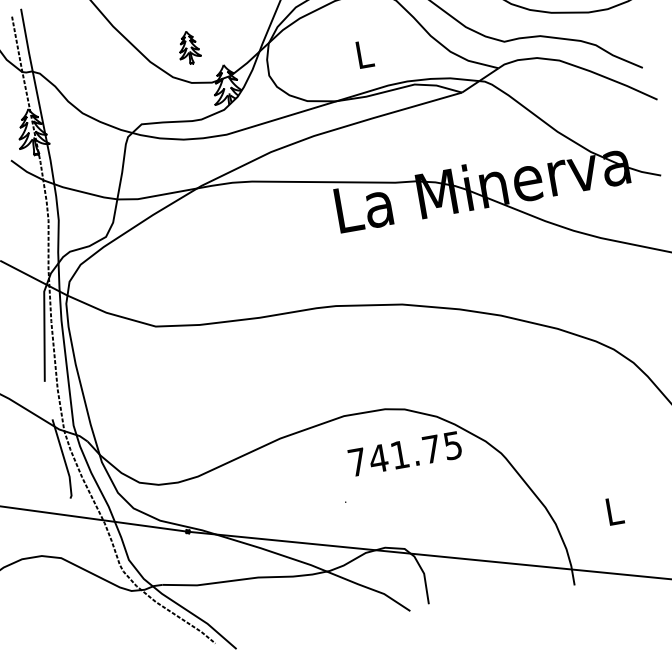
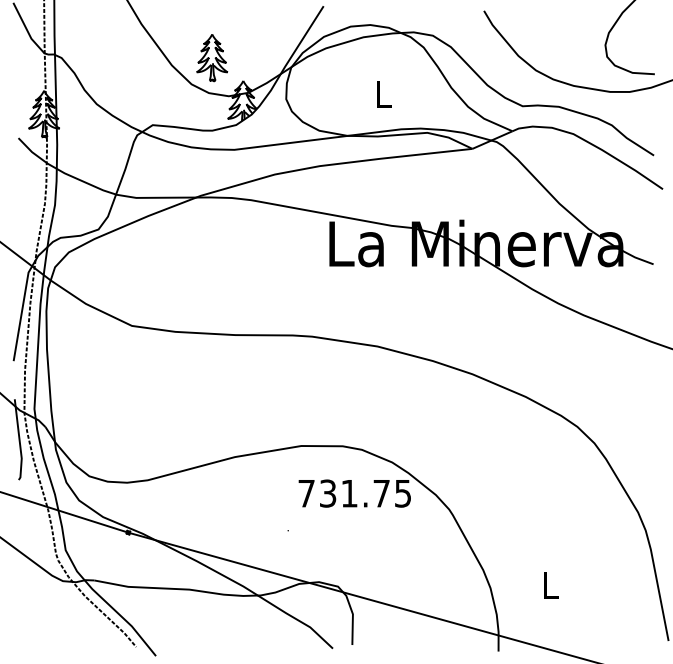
part: (189, 48) -> (212, 58), size x1.43
text: (378, 458) -> (327, 493), 741.75 -> 731.75

